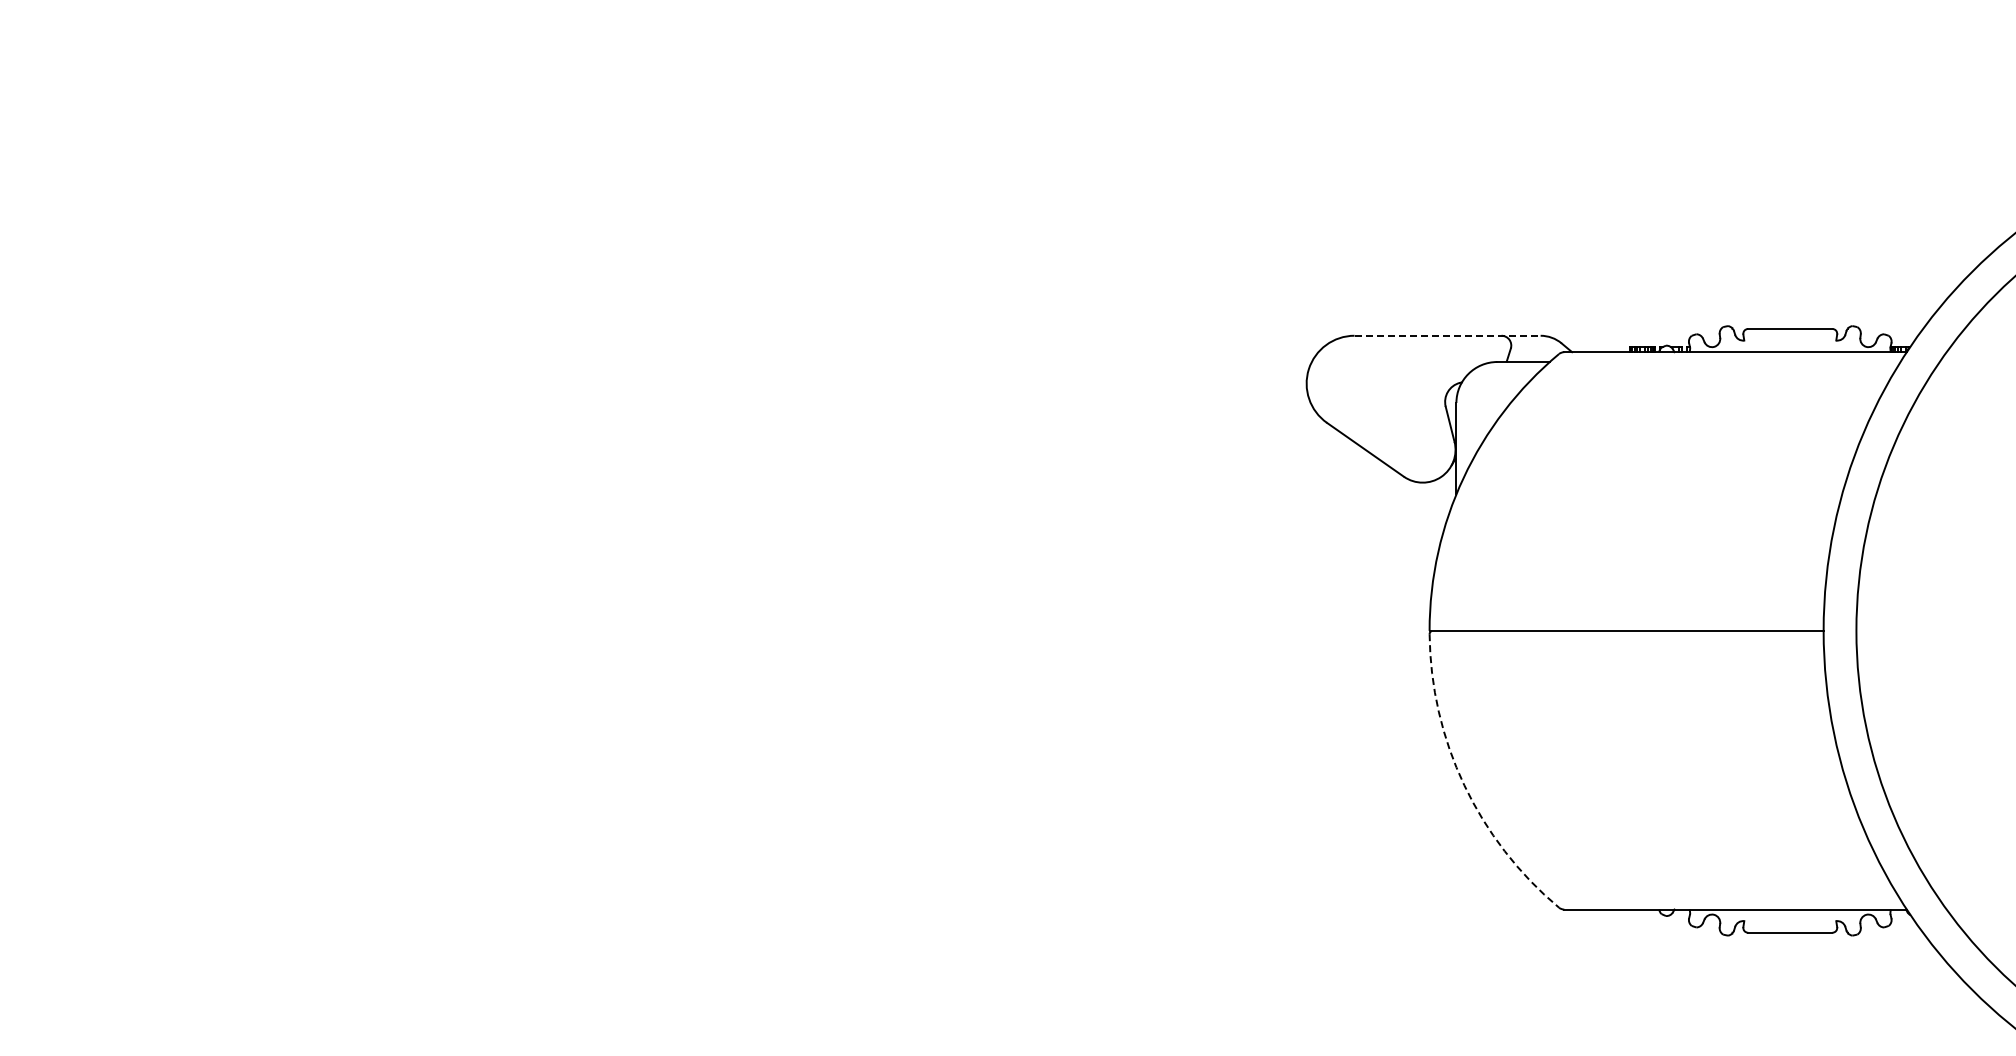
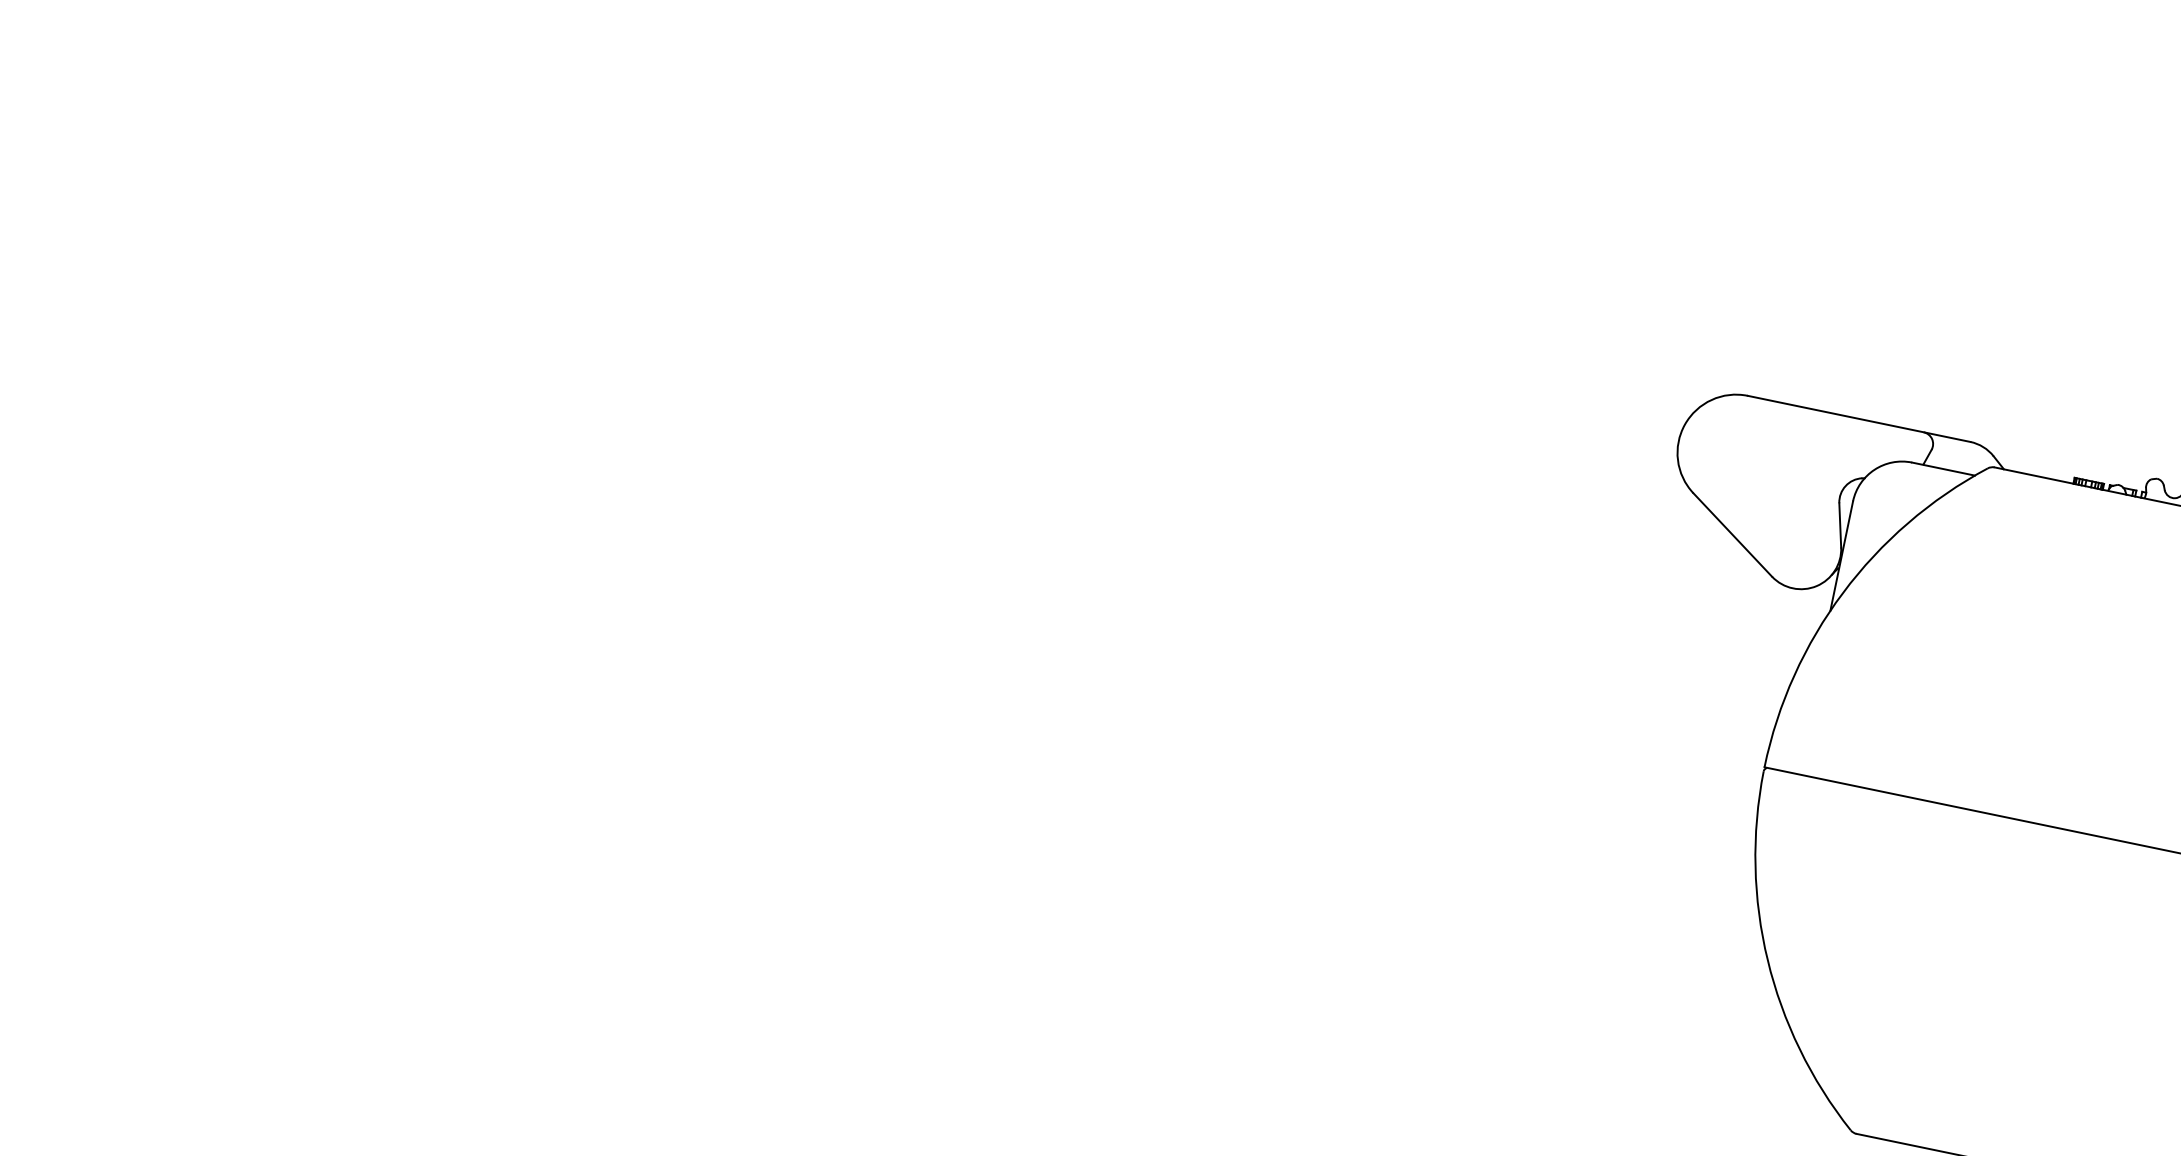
line: (1448, 335) -> (1860, 418), dashed -> solid
arc: (1464, 785) -> (1767, 960), dashed -> solid

